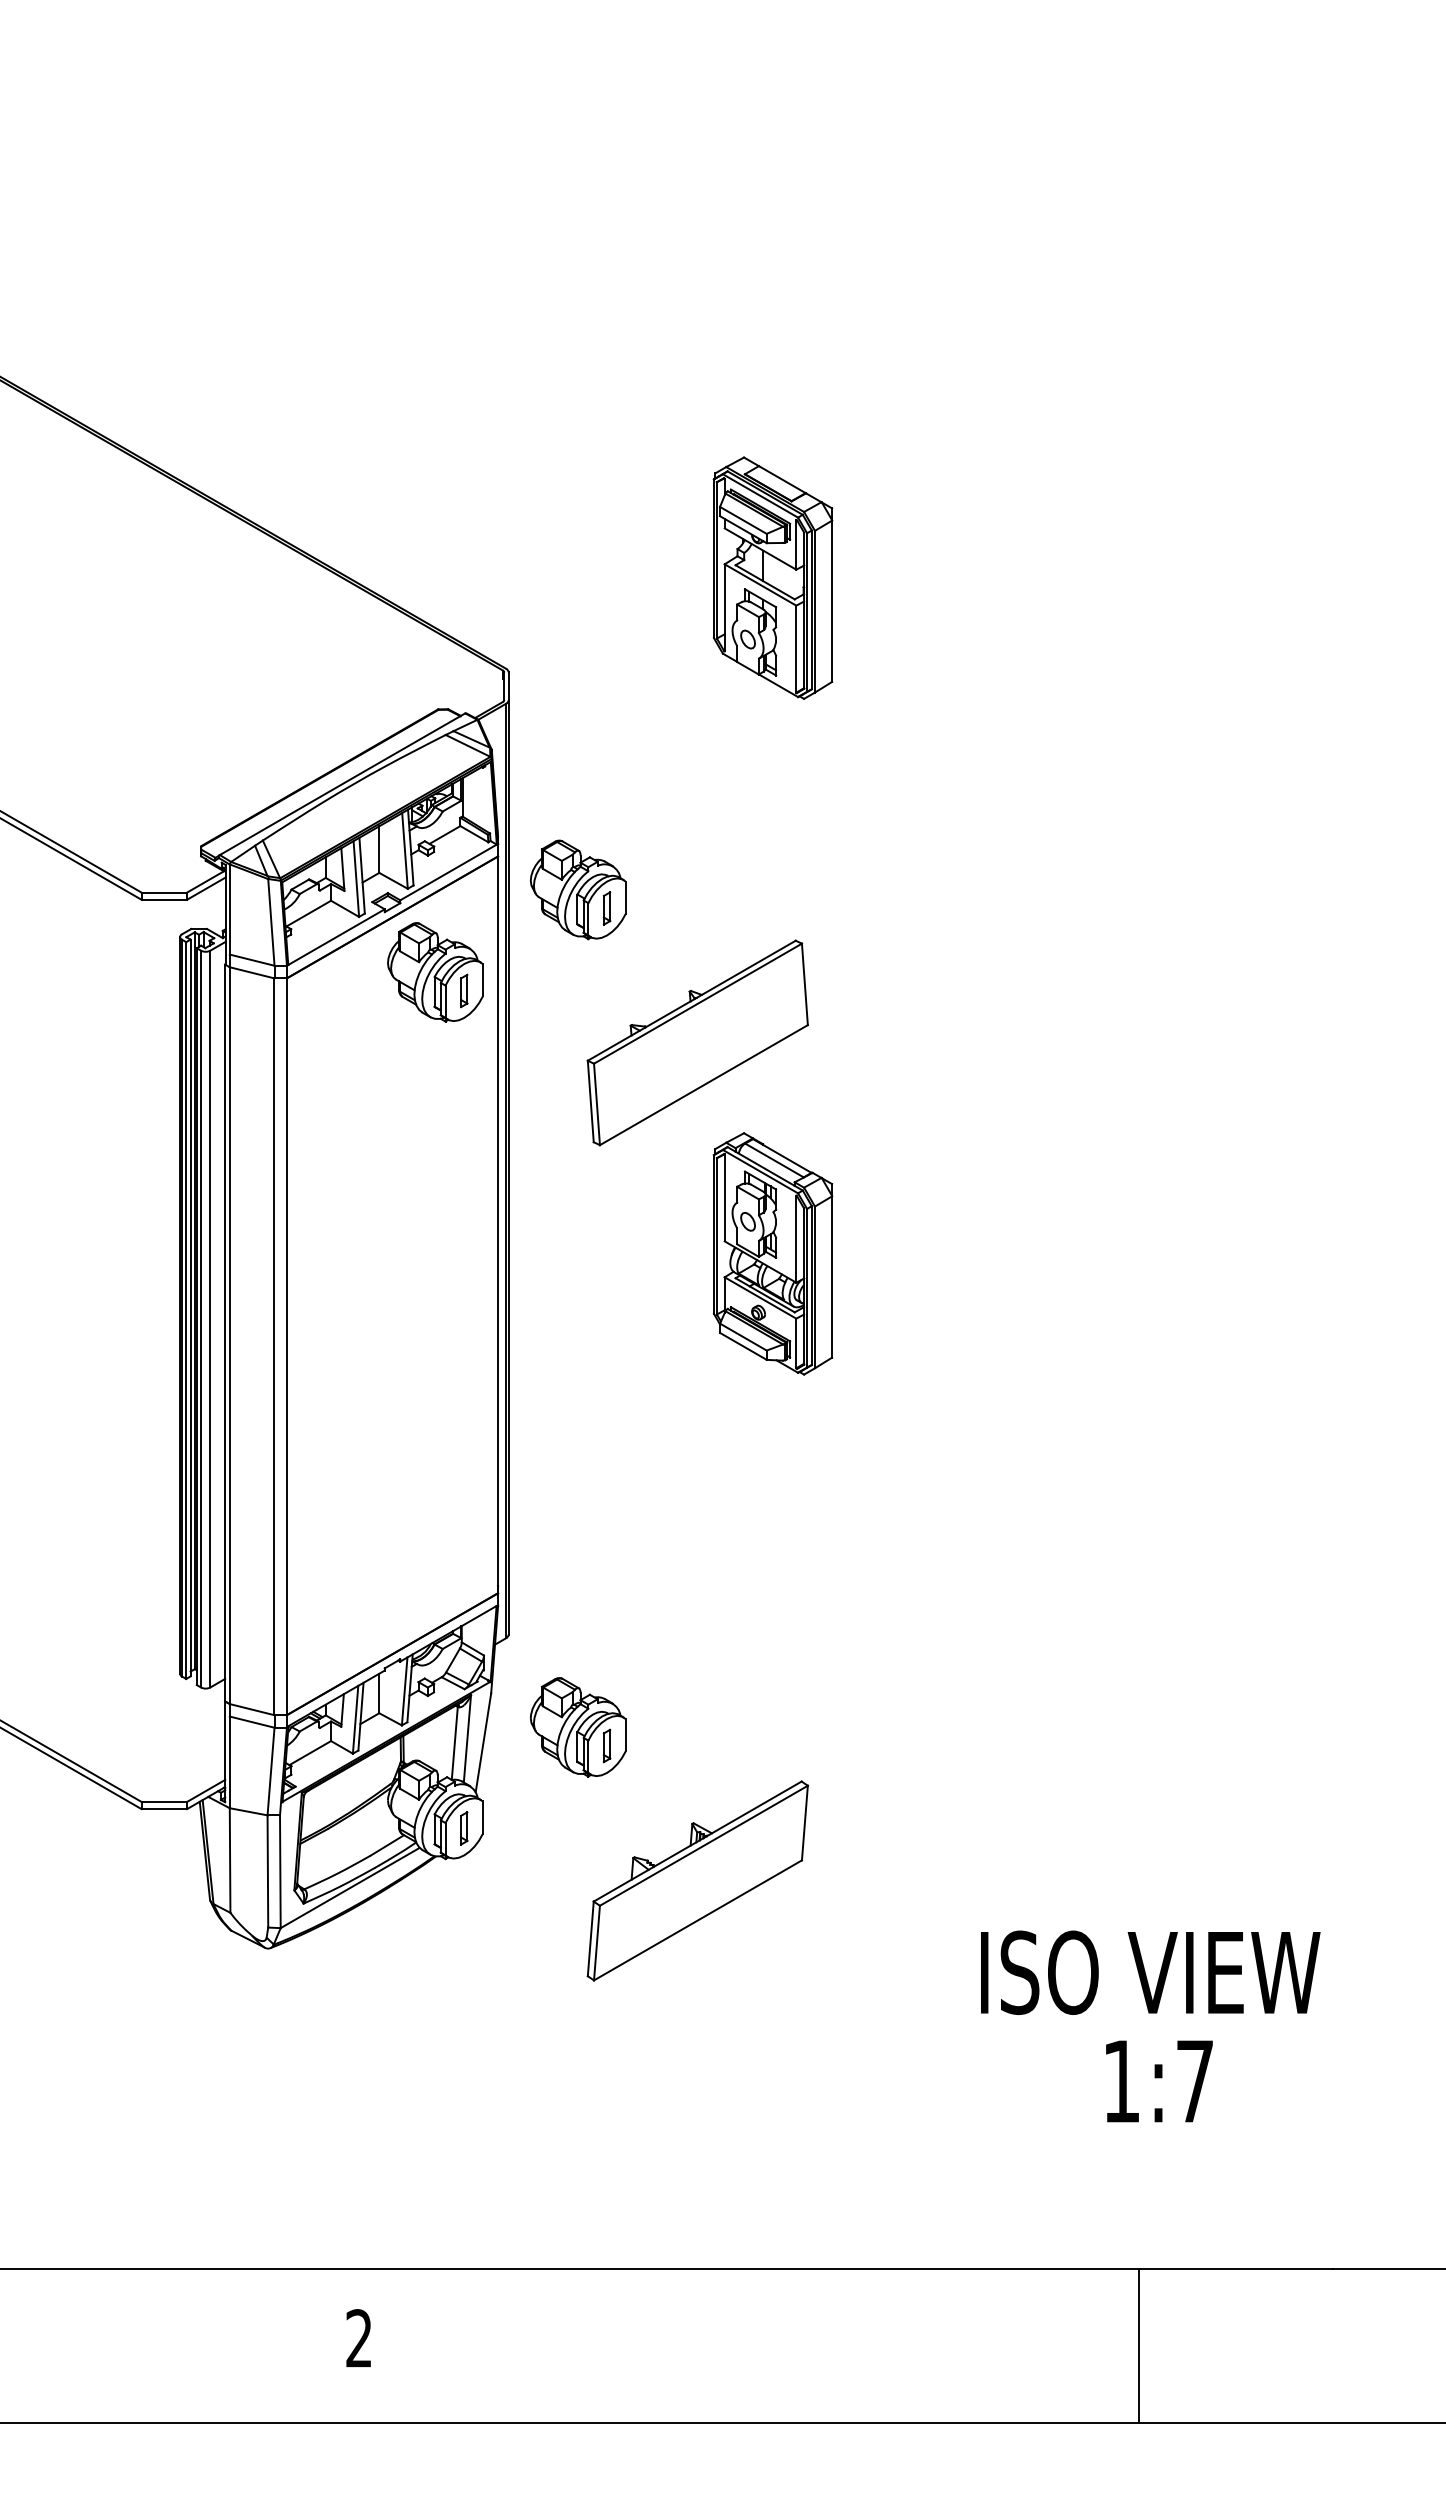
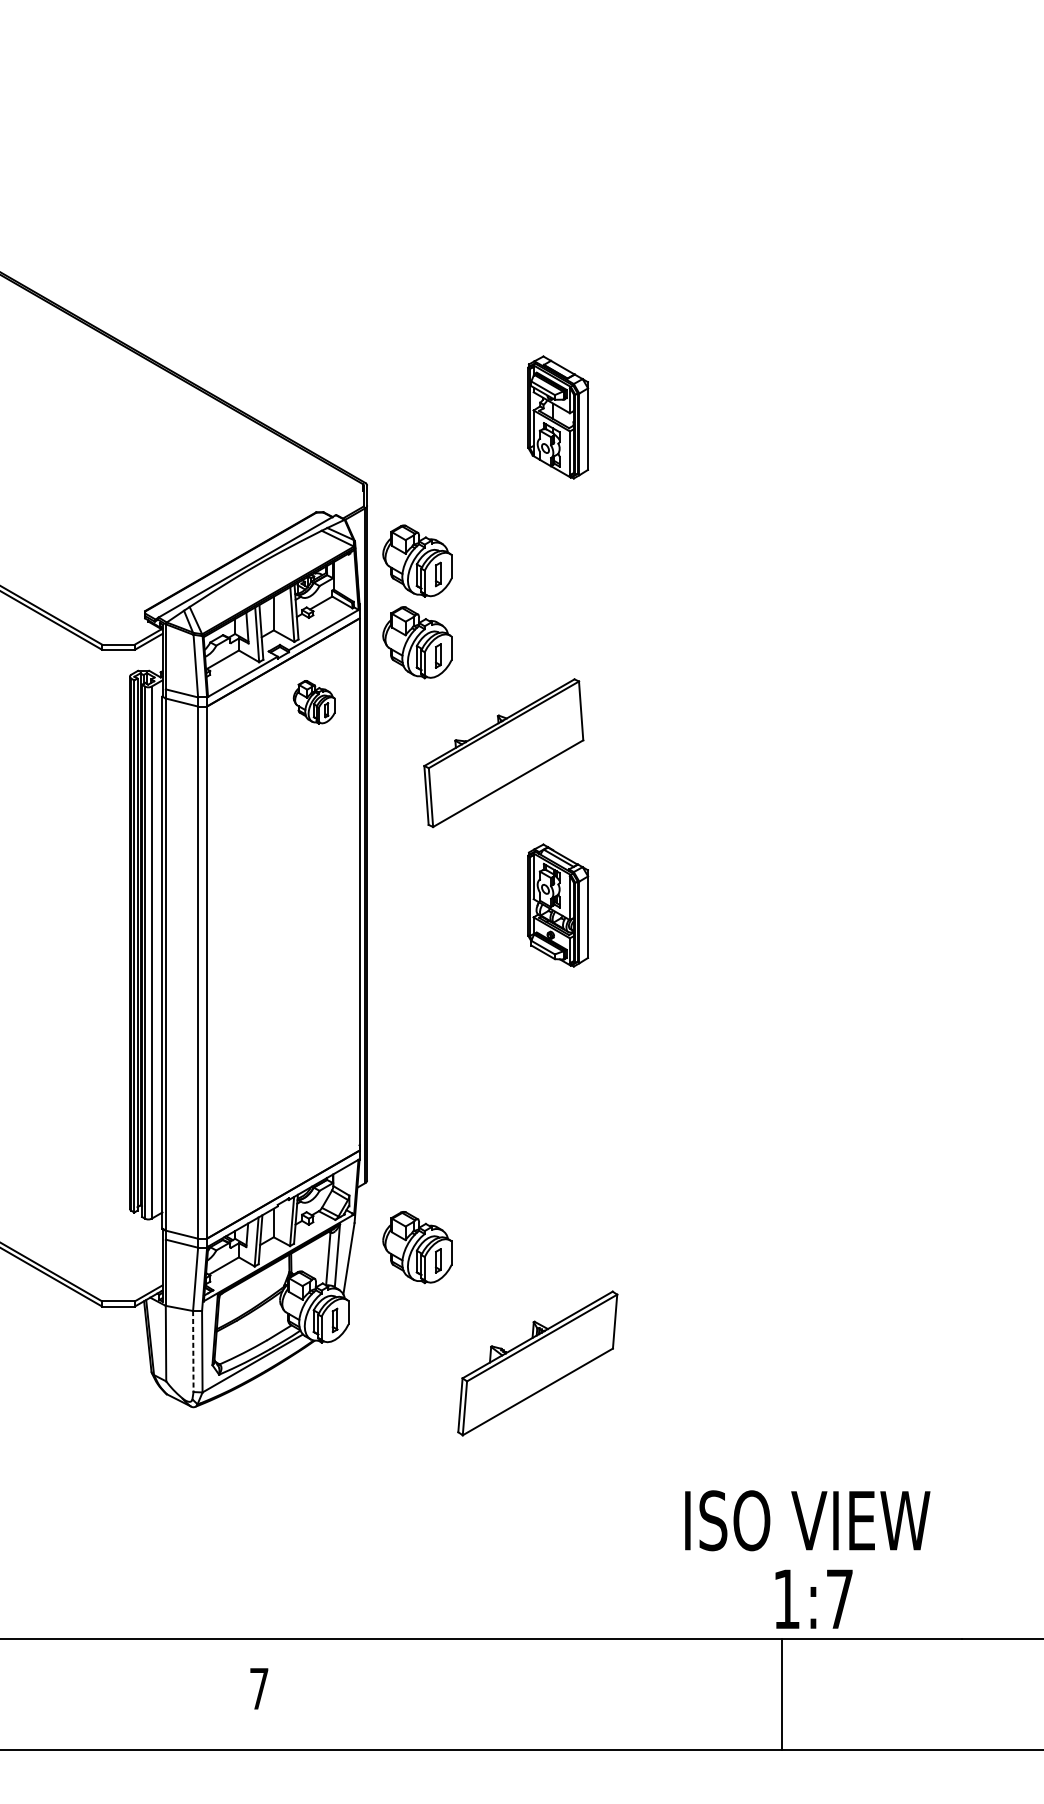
part: (772, 577) -> (557, 417), size x0.7
part: (577, 776) -> (416, 560), added
part: (435, 972) -> (314, 702), size x0.6
part: (772, 1253) -> (557, 905), size x0.7
line: (267, 1871) -> (193, 1351), solid -> dashed
part: (697, 1880) -> (537, 1363), moved
text: (1150, 2026) -> (807, 1559), moved
text: (358, 2338) -> (258, 1688), 2 -> 7
line: (1138, 2345) -> (781, 1693), moved

